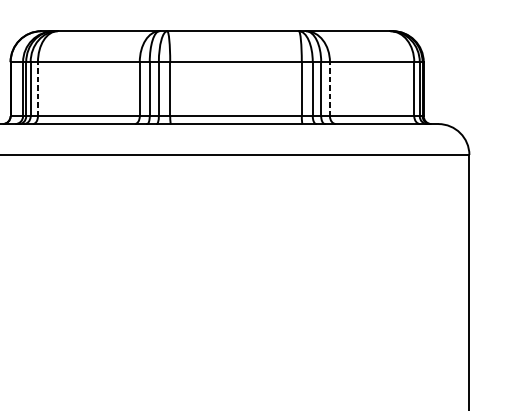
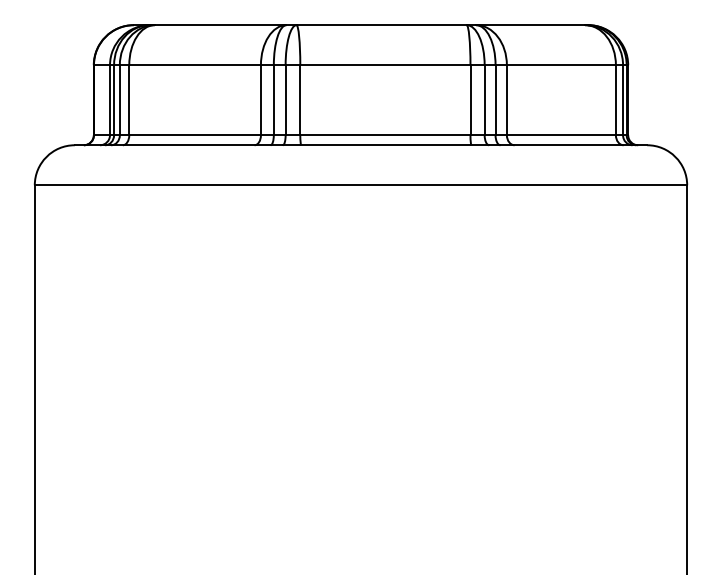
line: (38, 88) -> (129, 99), dashed -> solid
line: (329, 88) -> (506, 99), dashed -> solid

